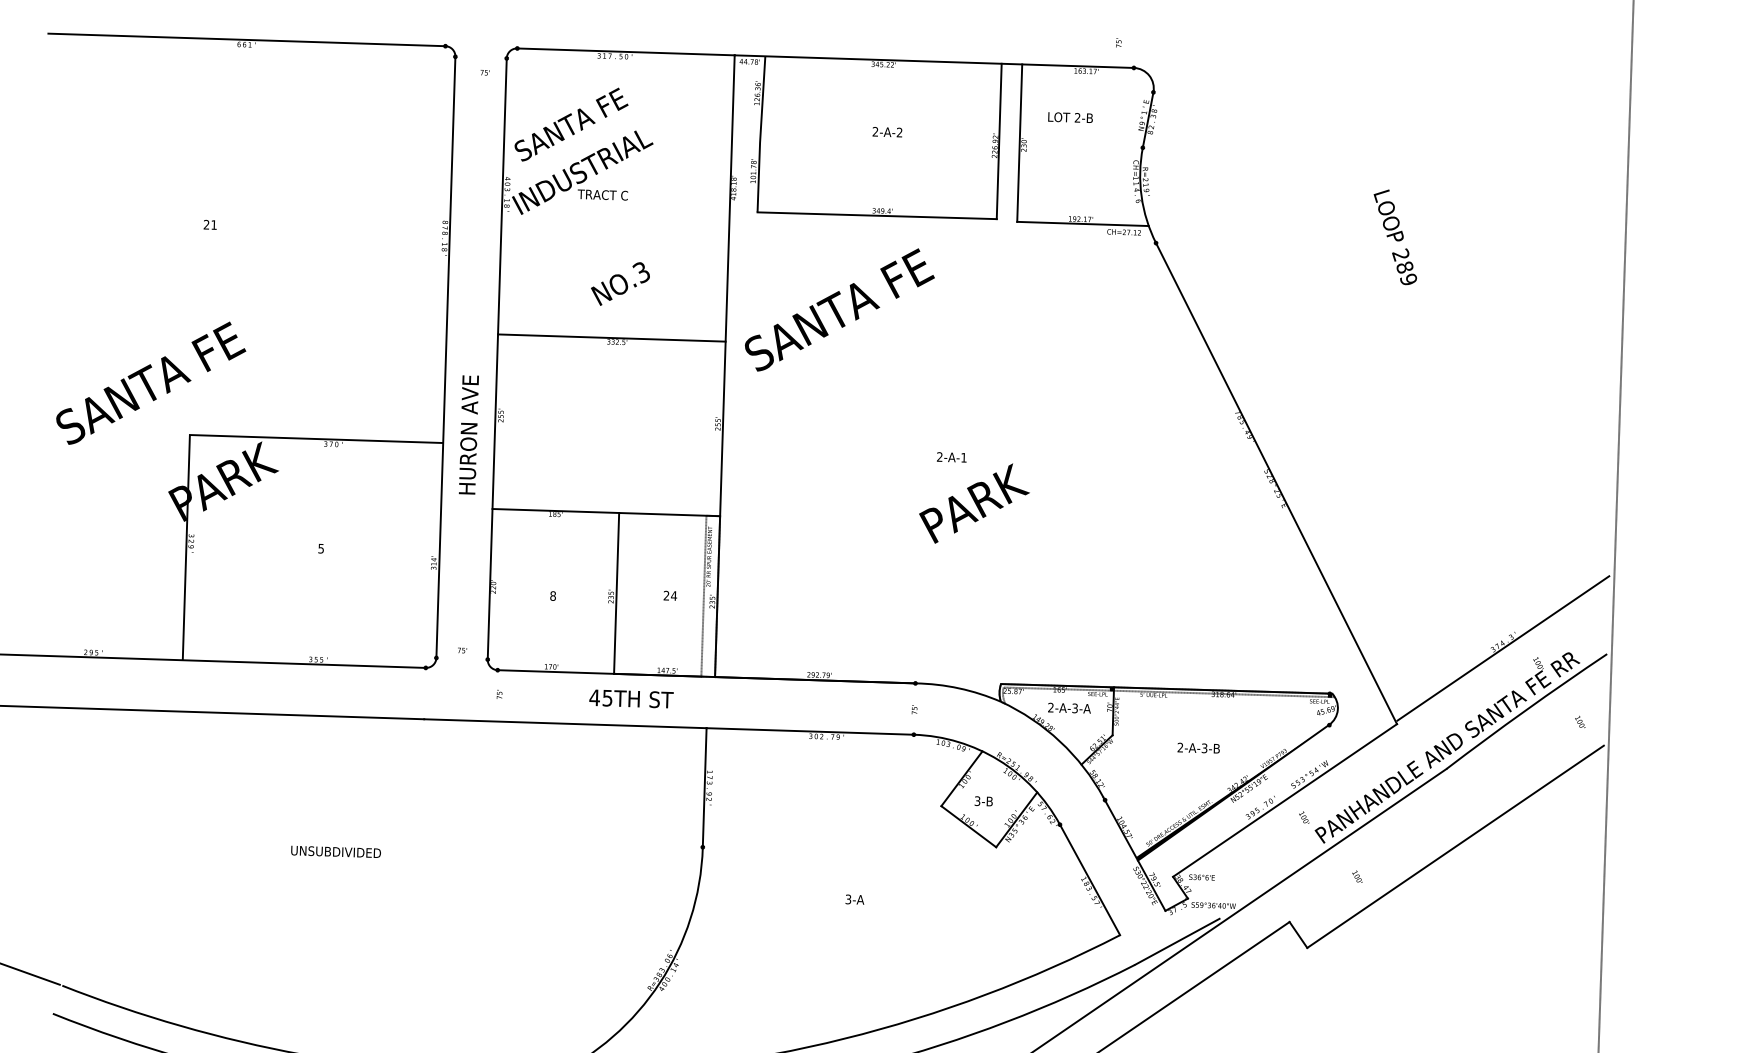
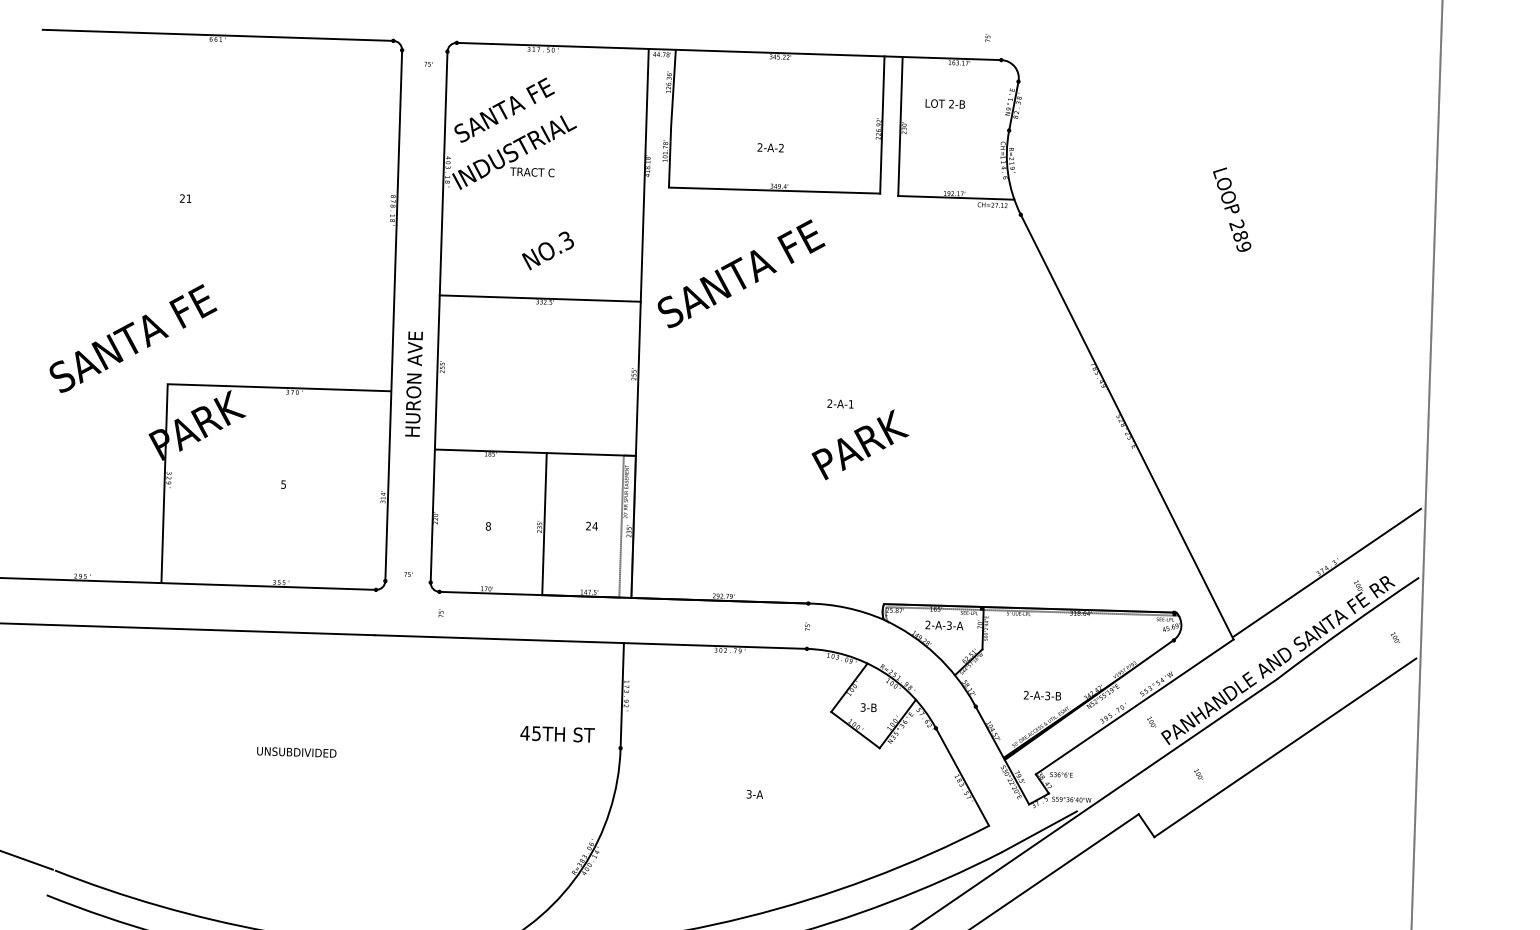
text: (887, 131) -> (770, 147), moved
text: (631, 699) -> (557, 734), moved
text: (1198, 747) -> (1042, 695), moved

